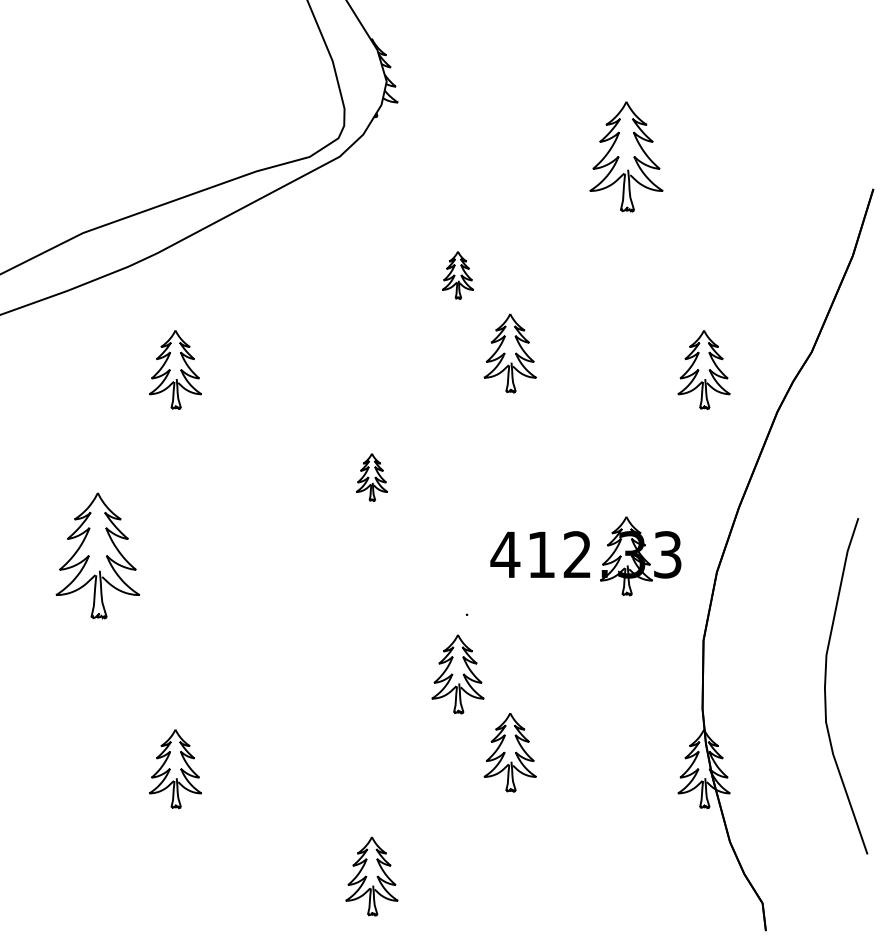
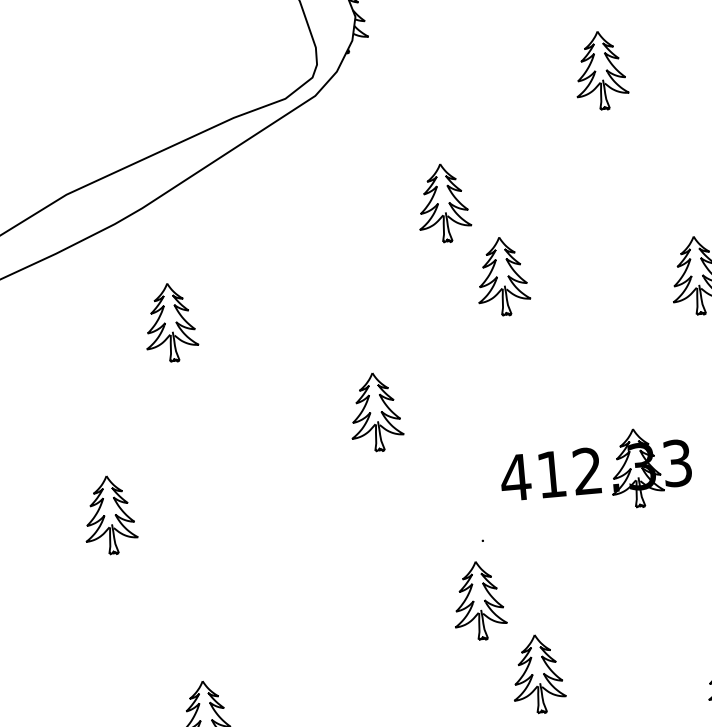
part: (626, 157) -> (601, 71), size x0.71
part: (457, 275) -> (443, 203), size x1.67
part: (371, 477) -> (375, 412), size x1.67
part: (97, 556) -> (109, 515), size x0.62

